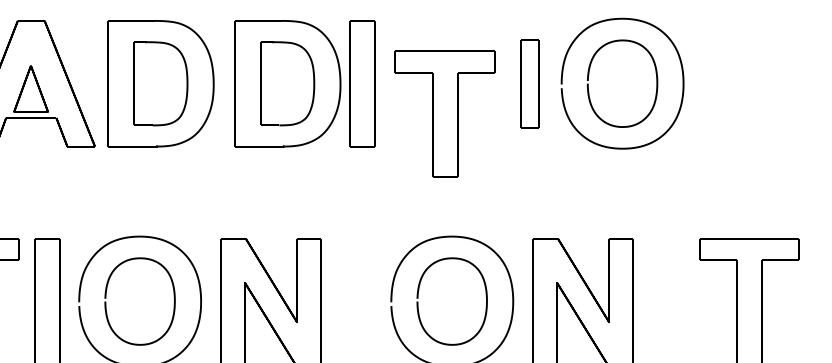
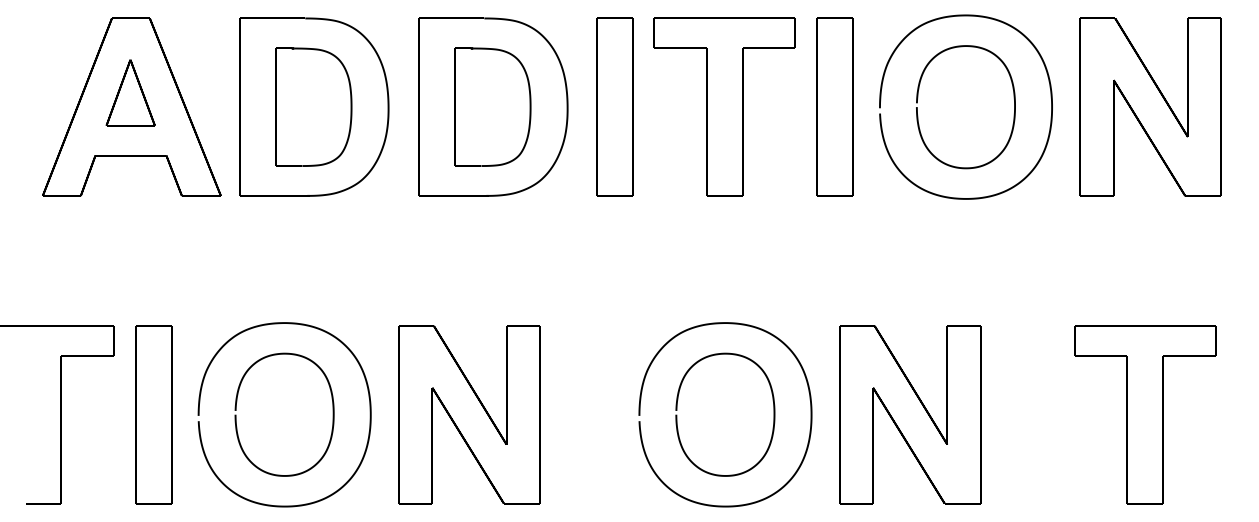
part: (362, 83) -> (614, 106), moved
part: (529, 83) -> (834, 106), size x1.43
part: (753, 83) -> (1150, 106), added
part: (30, 88) -> (130, 92), moved
part: (445, 113) -> (724, 106), moved

